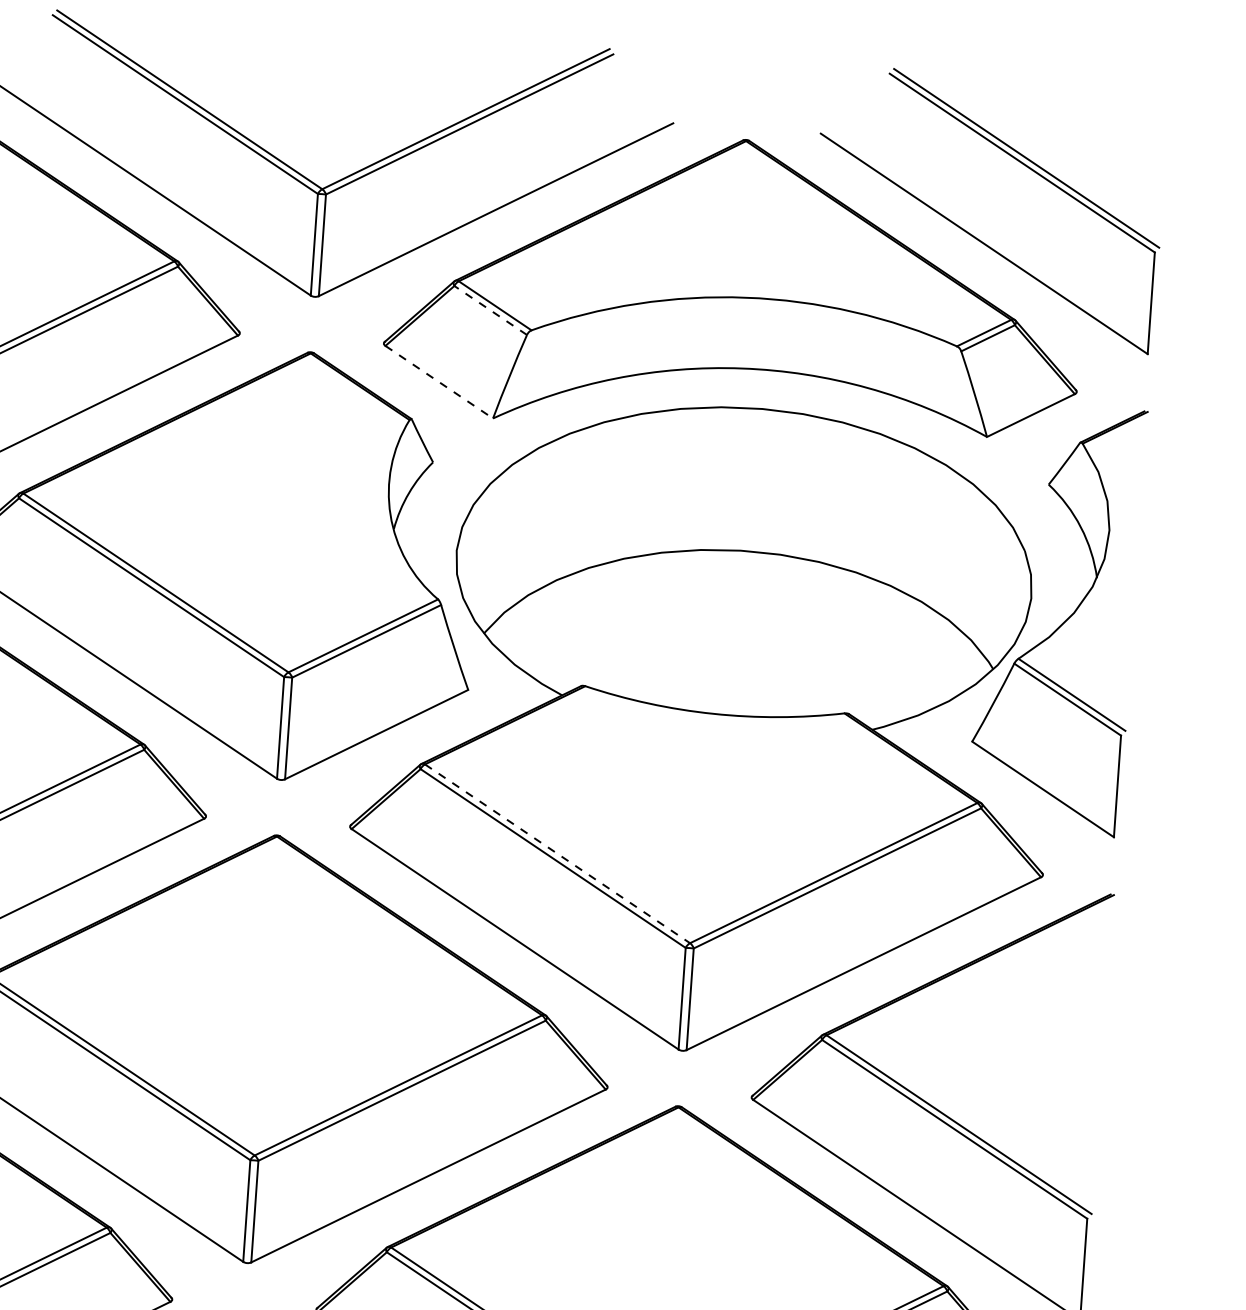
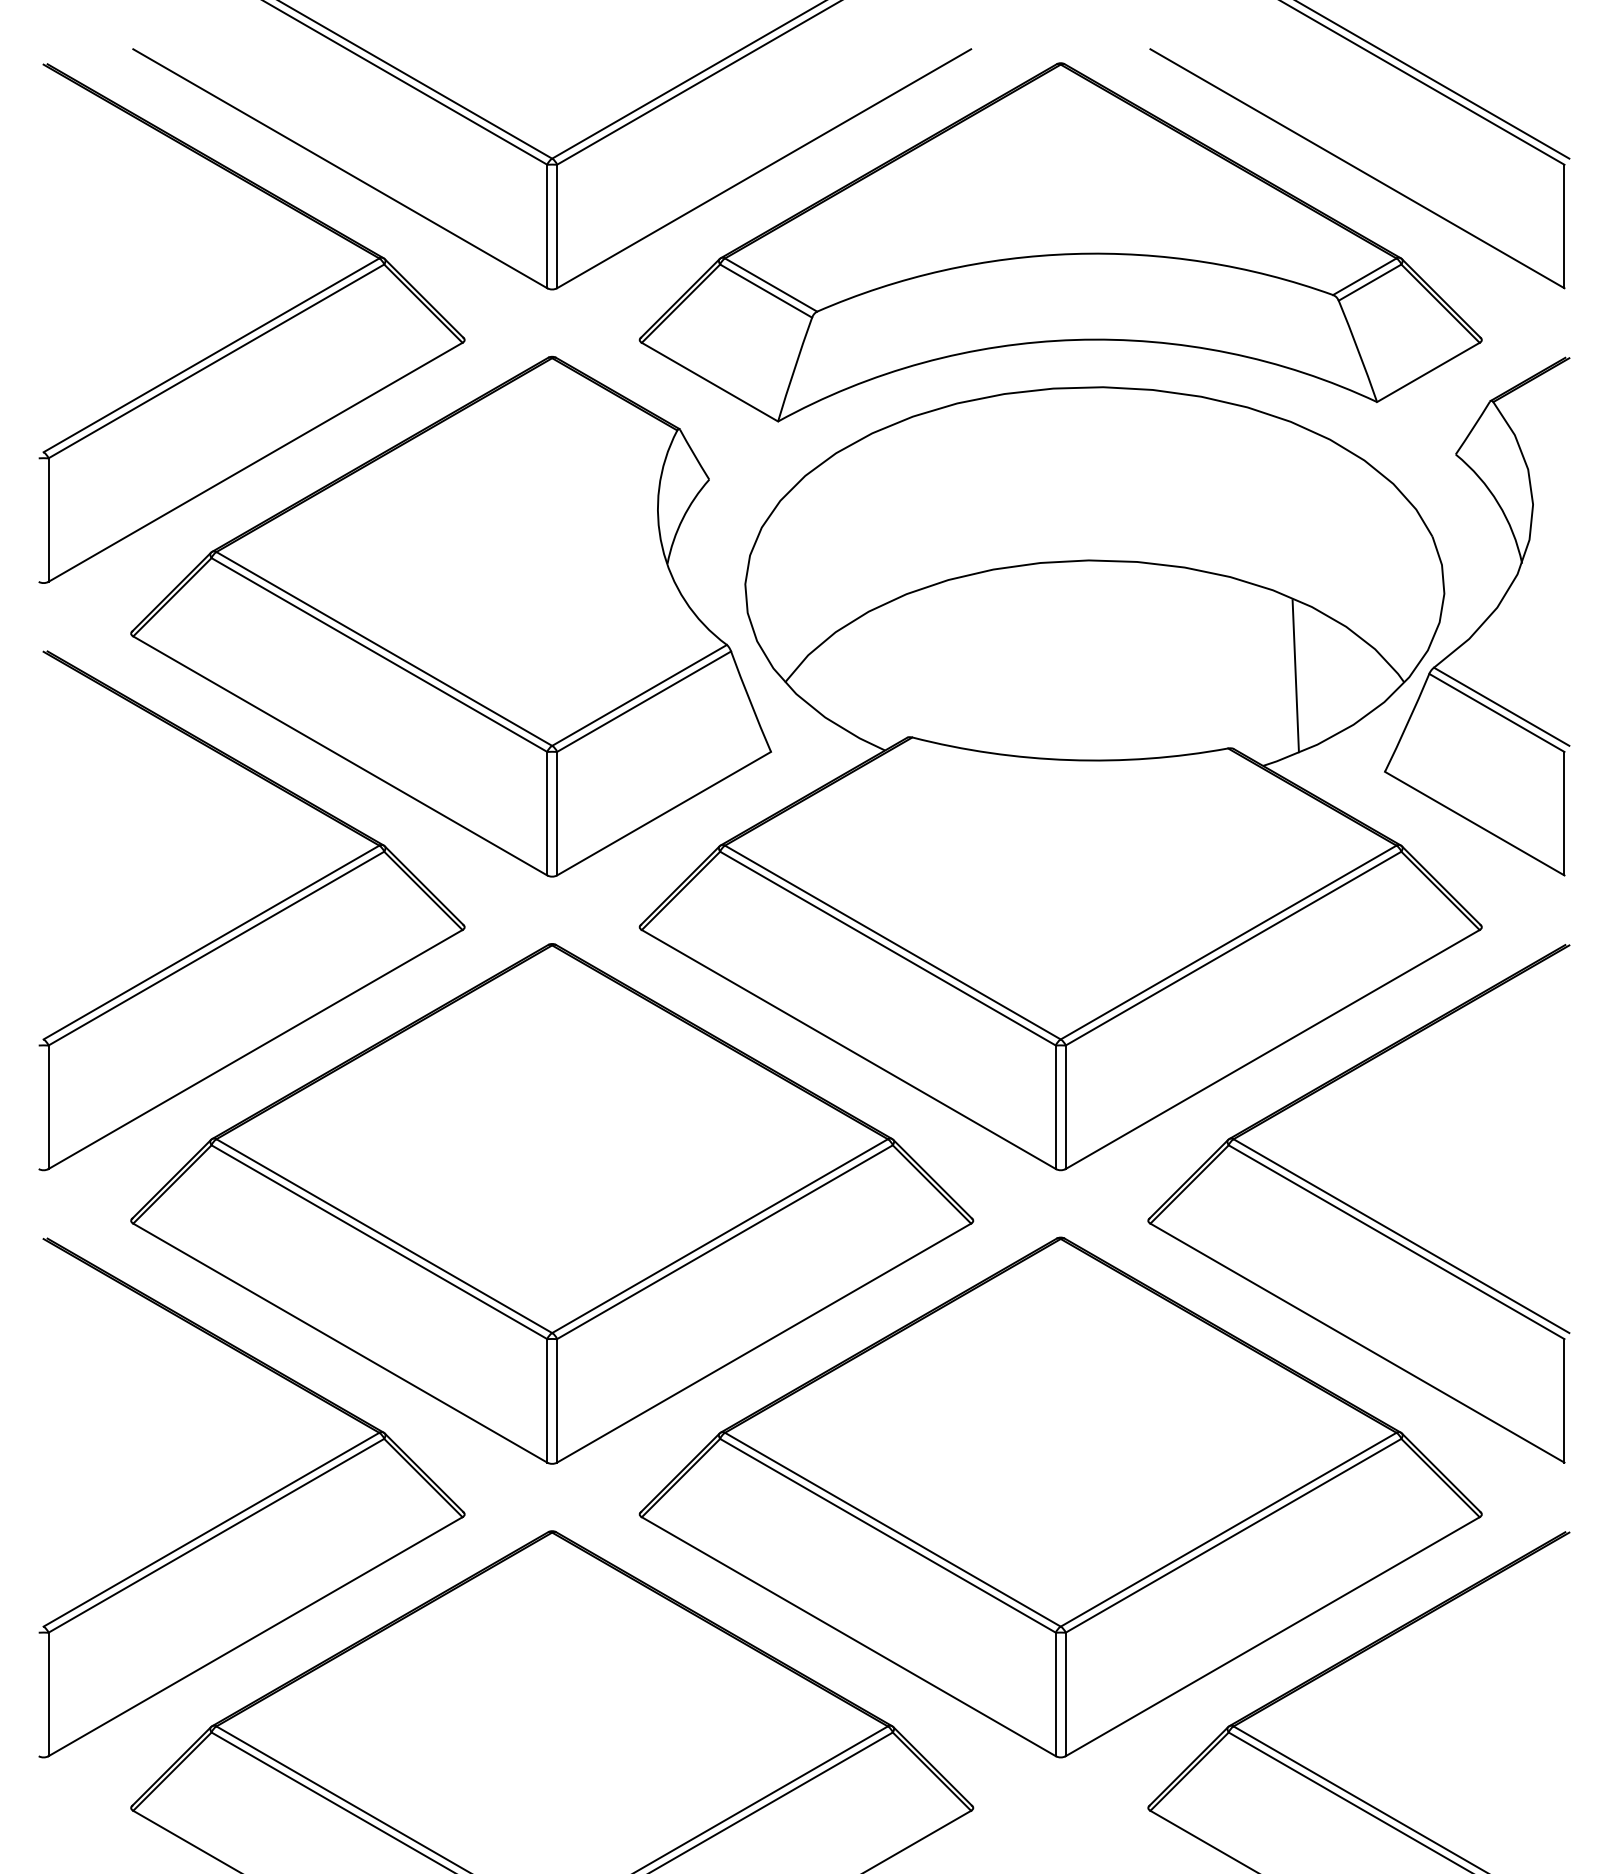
line: (490, 309) -> (765, 290), dashed -> solid
line: (438, 382) -> (709, 382), dashed -> solid
line: (904, 658) -> (1295, 676), added
line: (557, 853) -> (892, 942), dashed -> solid

